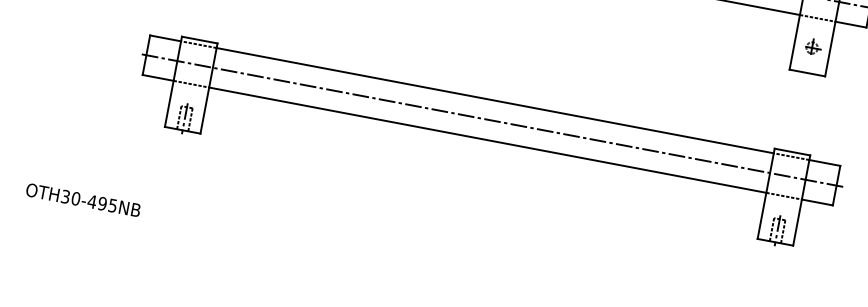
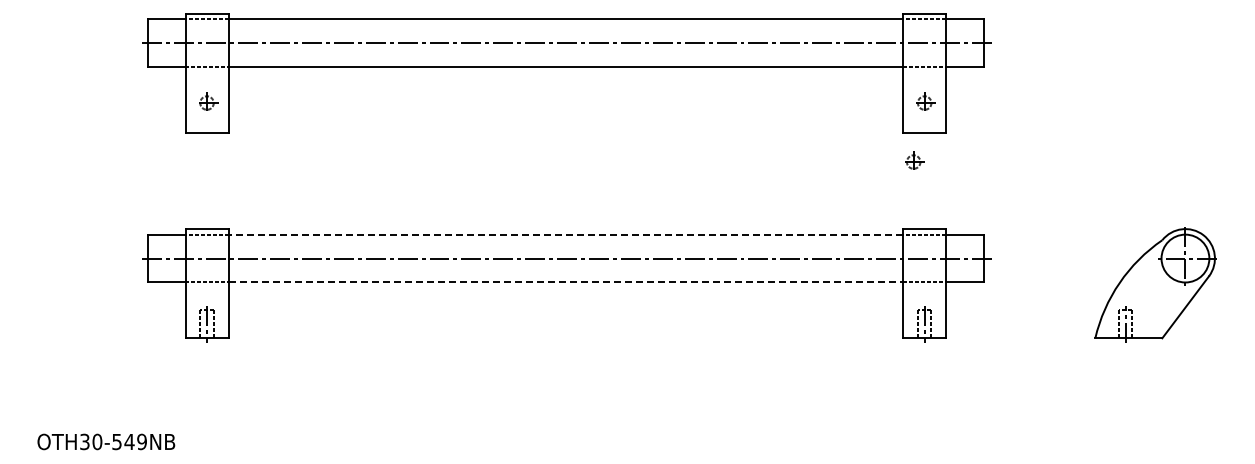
part: (794, 93) -> (914, 160), added
line: (494, 100) -> (565, 234), solid -> dashed
line: (488, 140) -> (566, 282), solid -> dashed
text: (101, 203) -> (128, 441), OTH30-495NB -> OTH30-549NB

